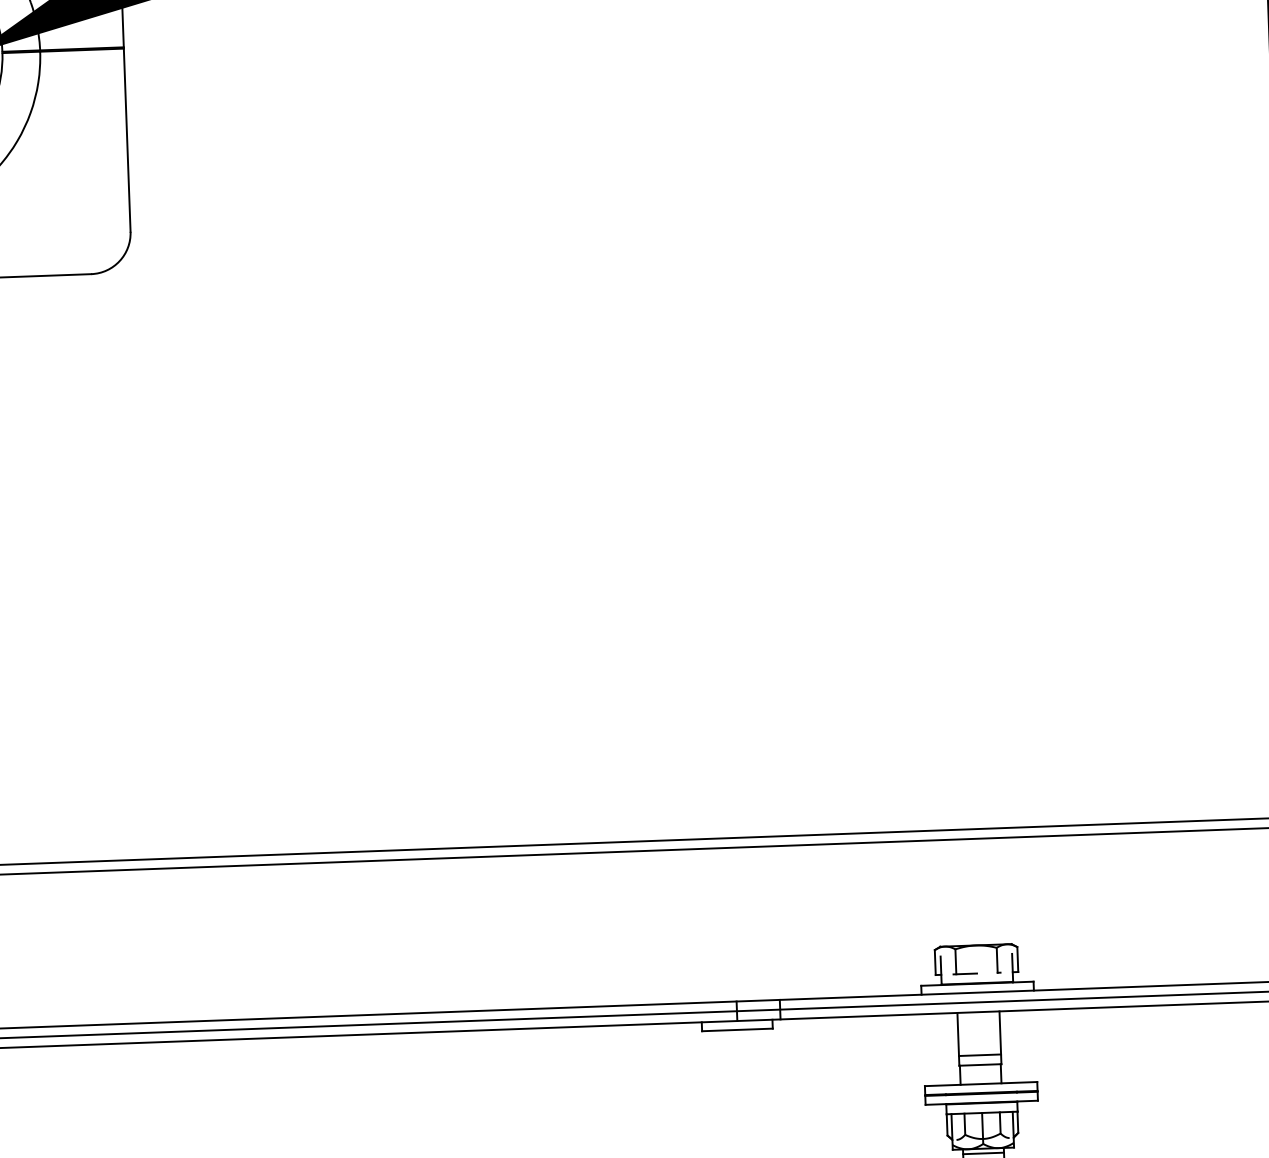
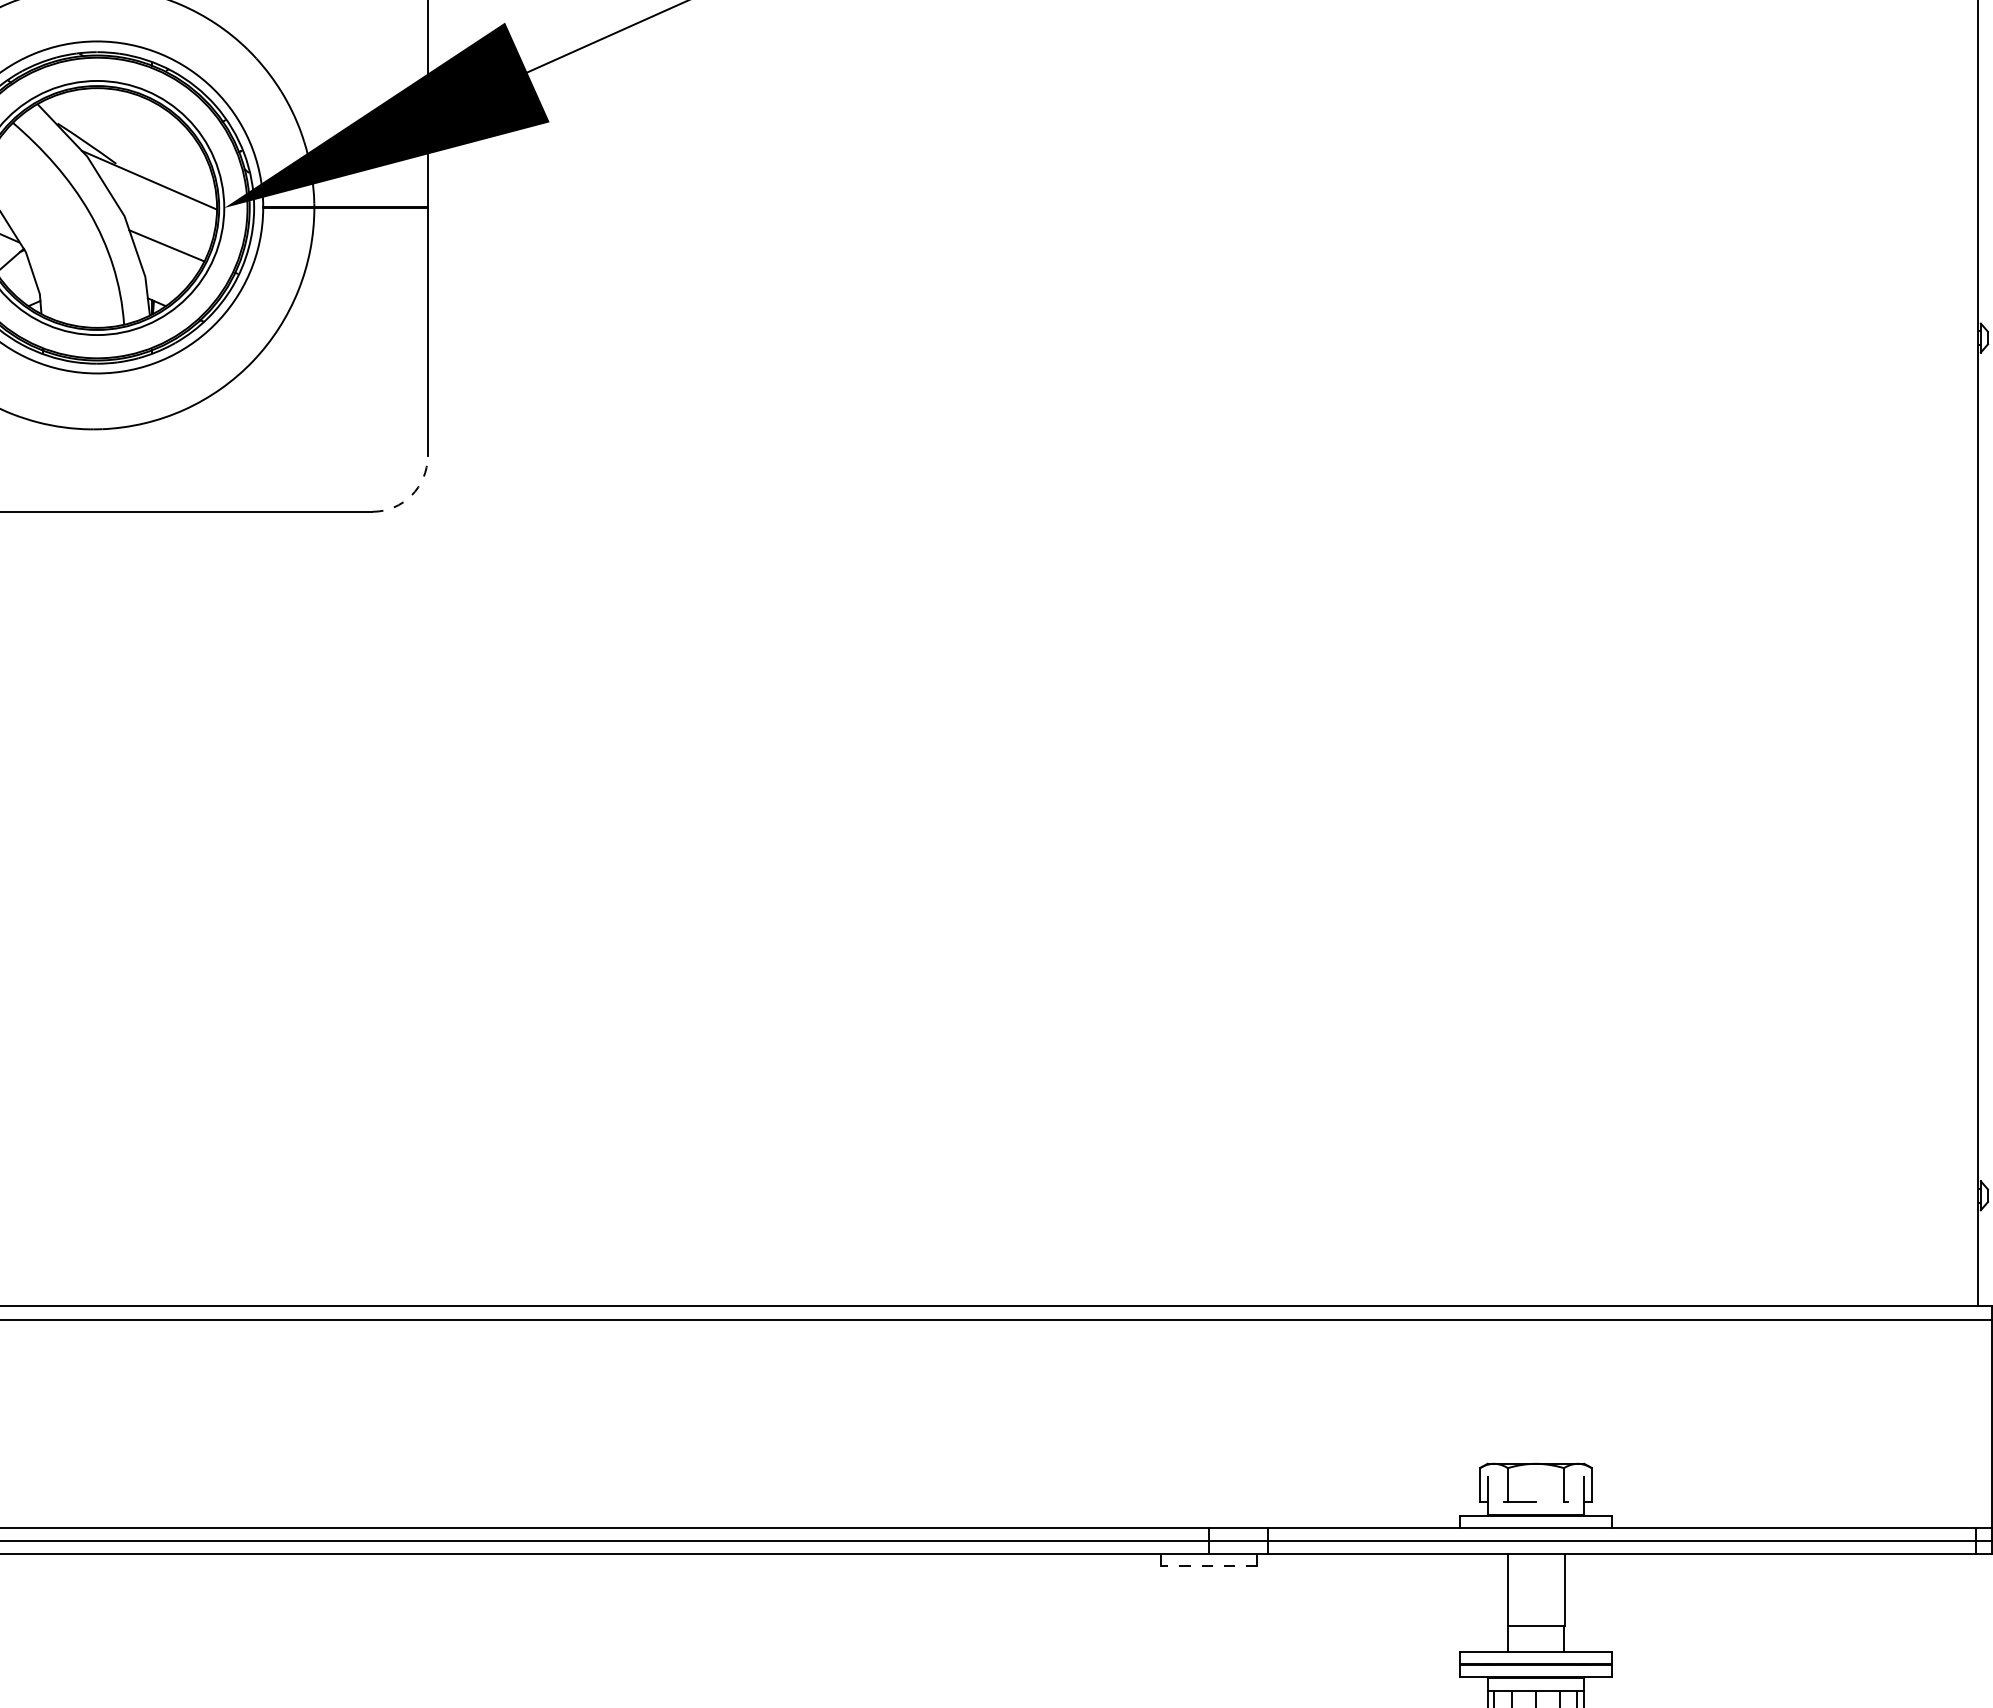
arc: (119, 261) -> (411, 495), solid -> dashed
line: (737, 1030) -> (1209, 1566), solid -> dashed
line: (979, 1055) -> (1535, 1612), removed

